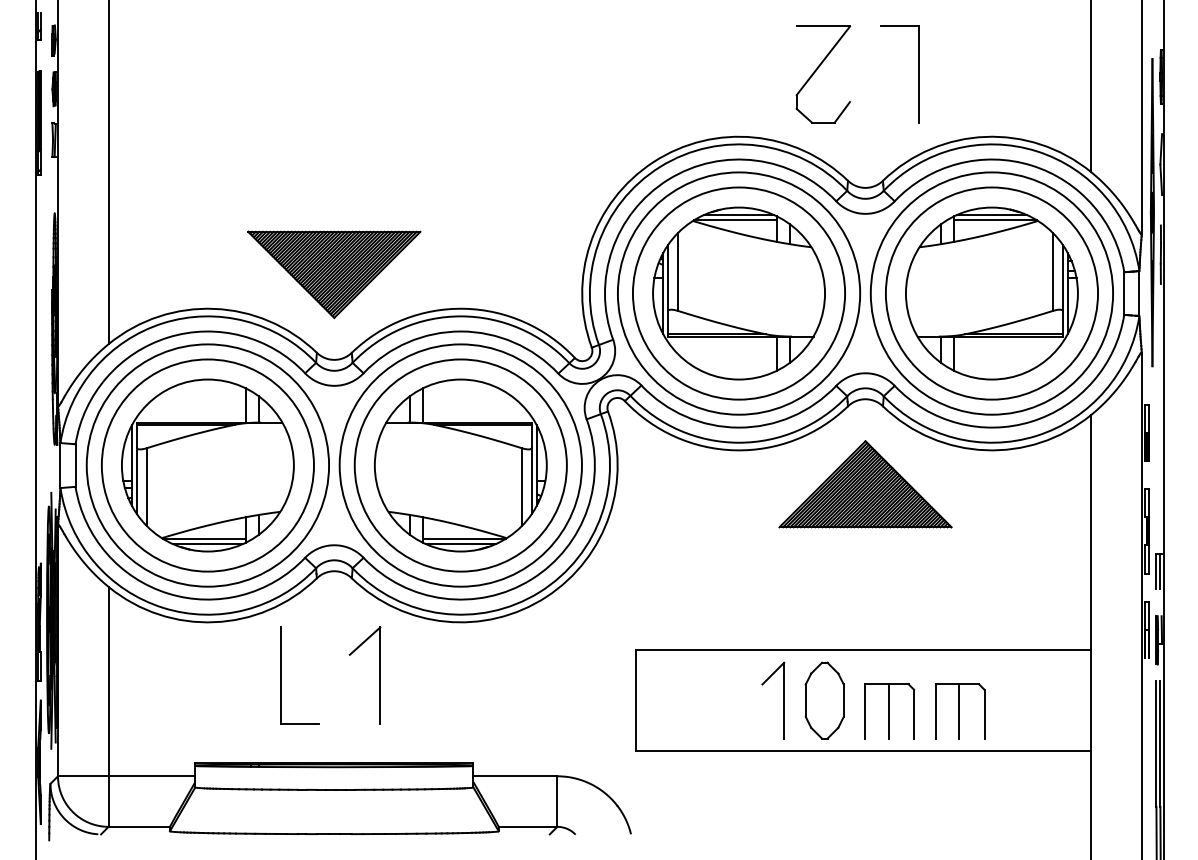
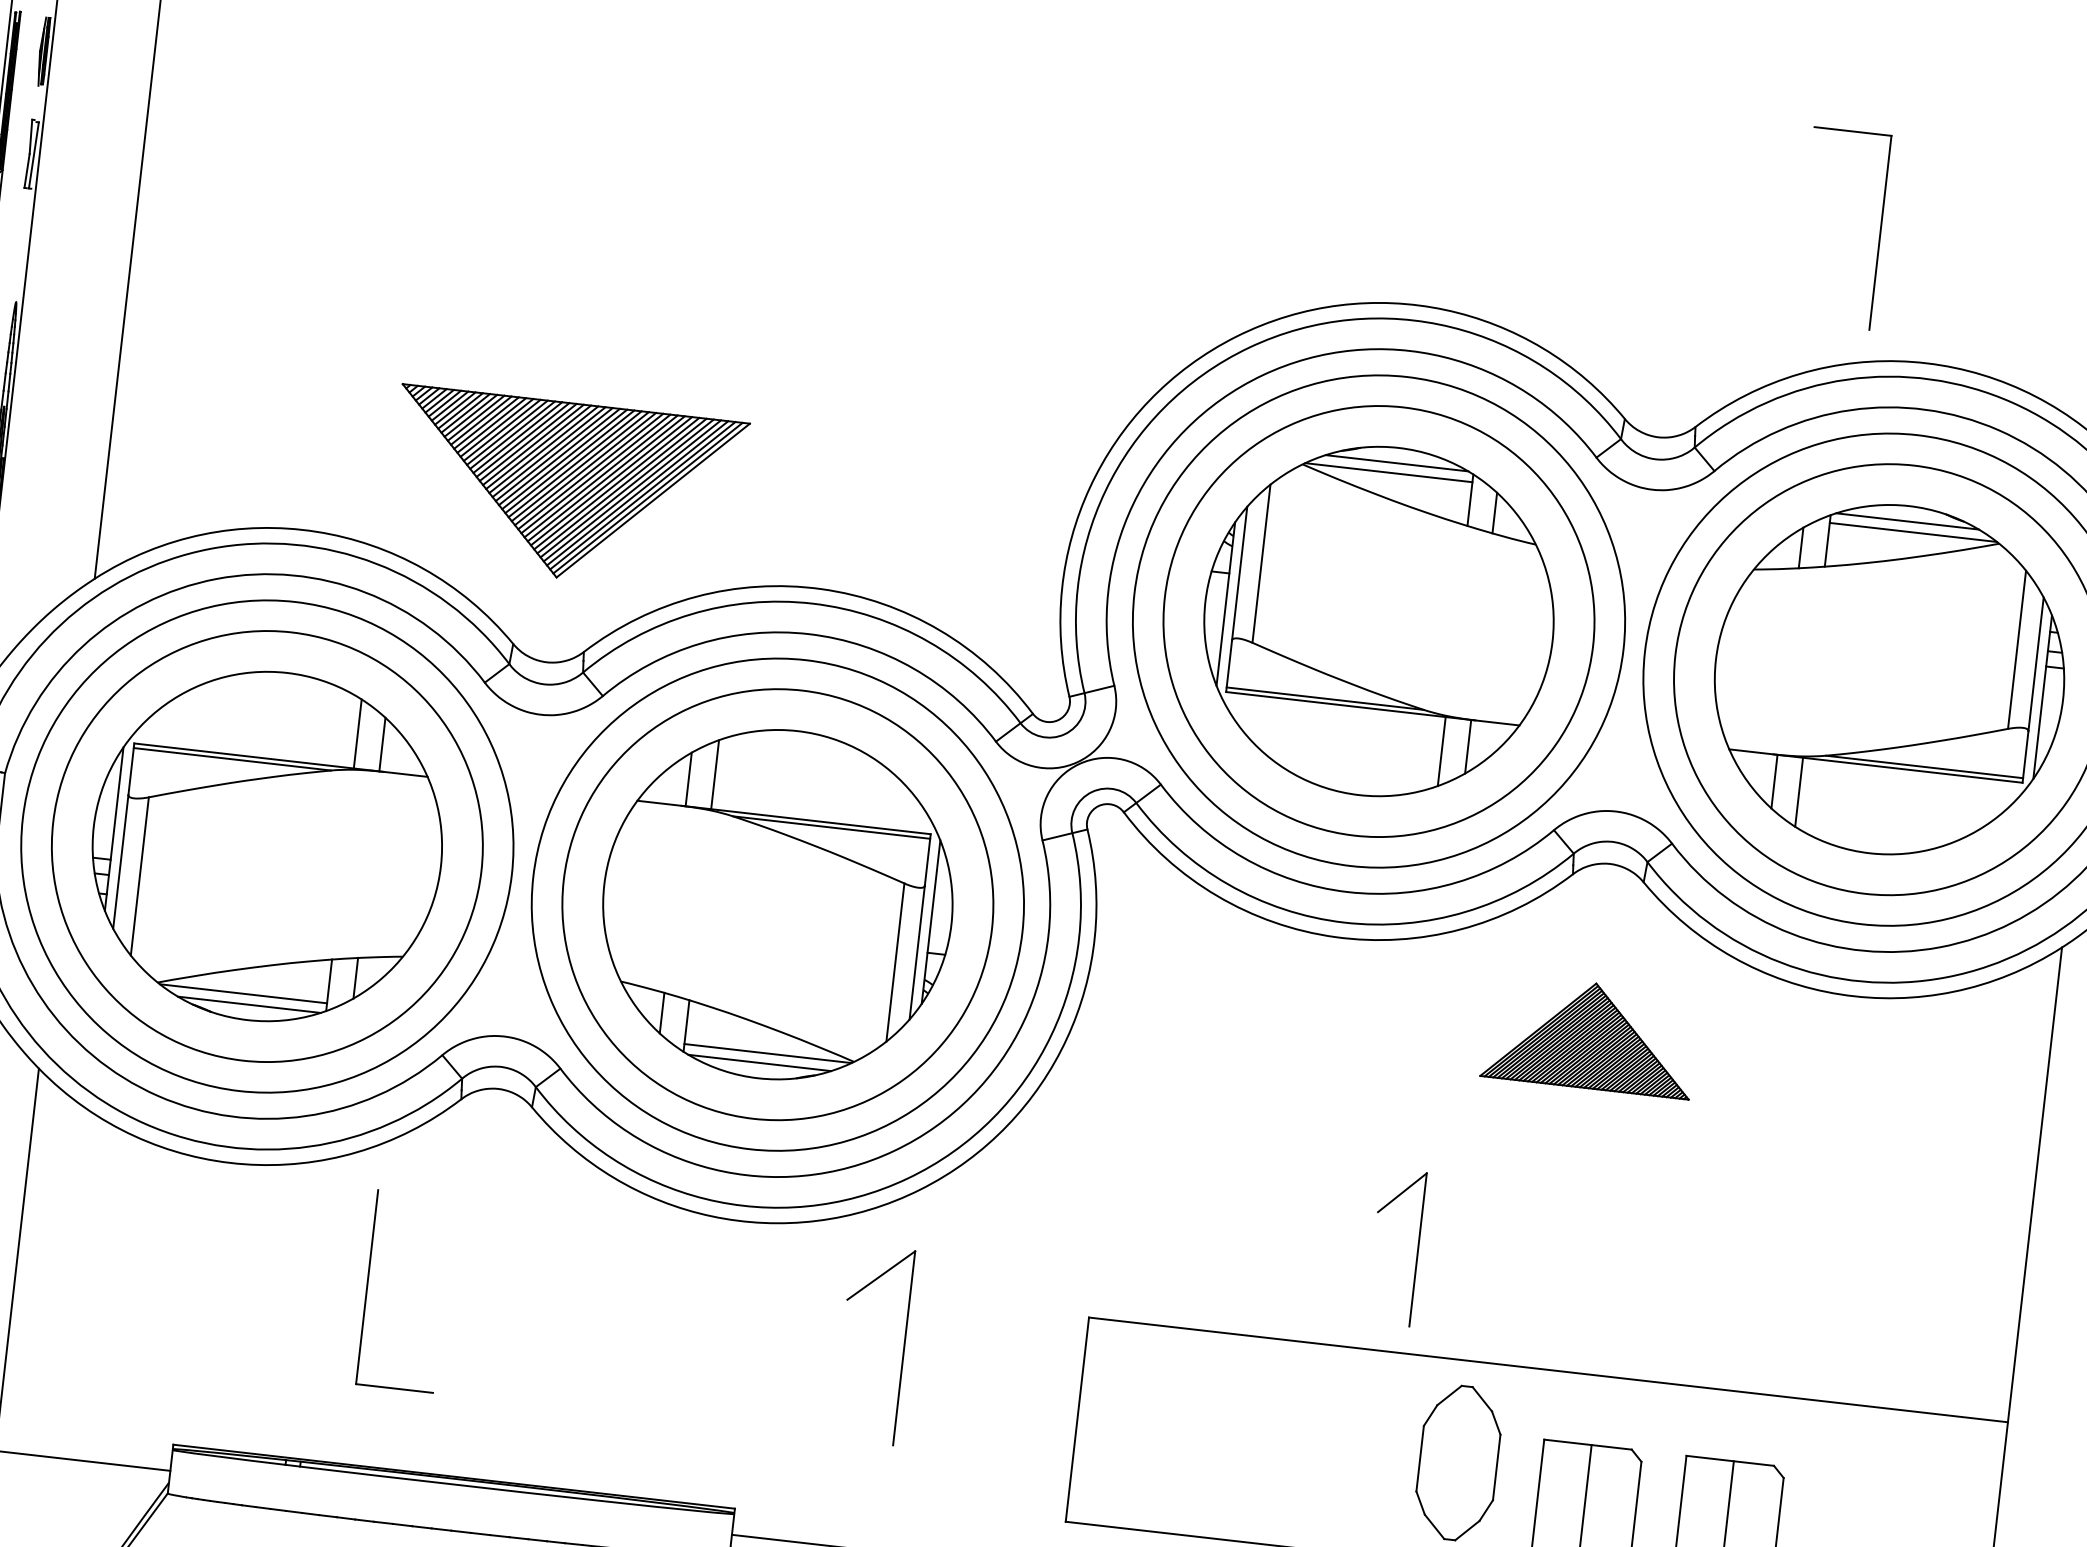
part: (817, 70) -> (1588, 189), removed
part: (918, 74) -> (1880, 232), moved
part: (865, 484) -> (1590, 1036), size x0.6
part: (379, 675) -> (902, 1348), moved
part: (783, 700) -> (1416, 1249), moved

